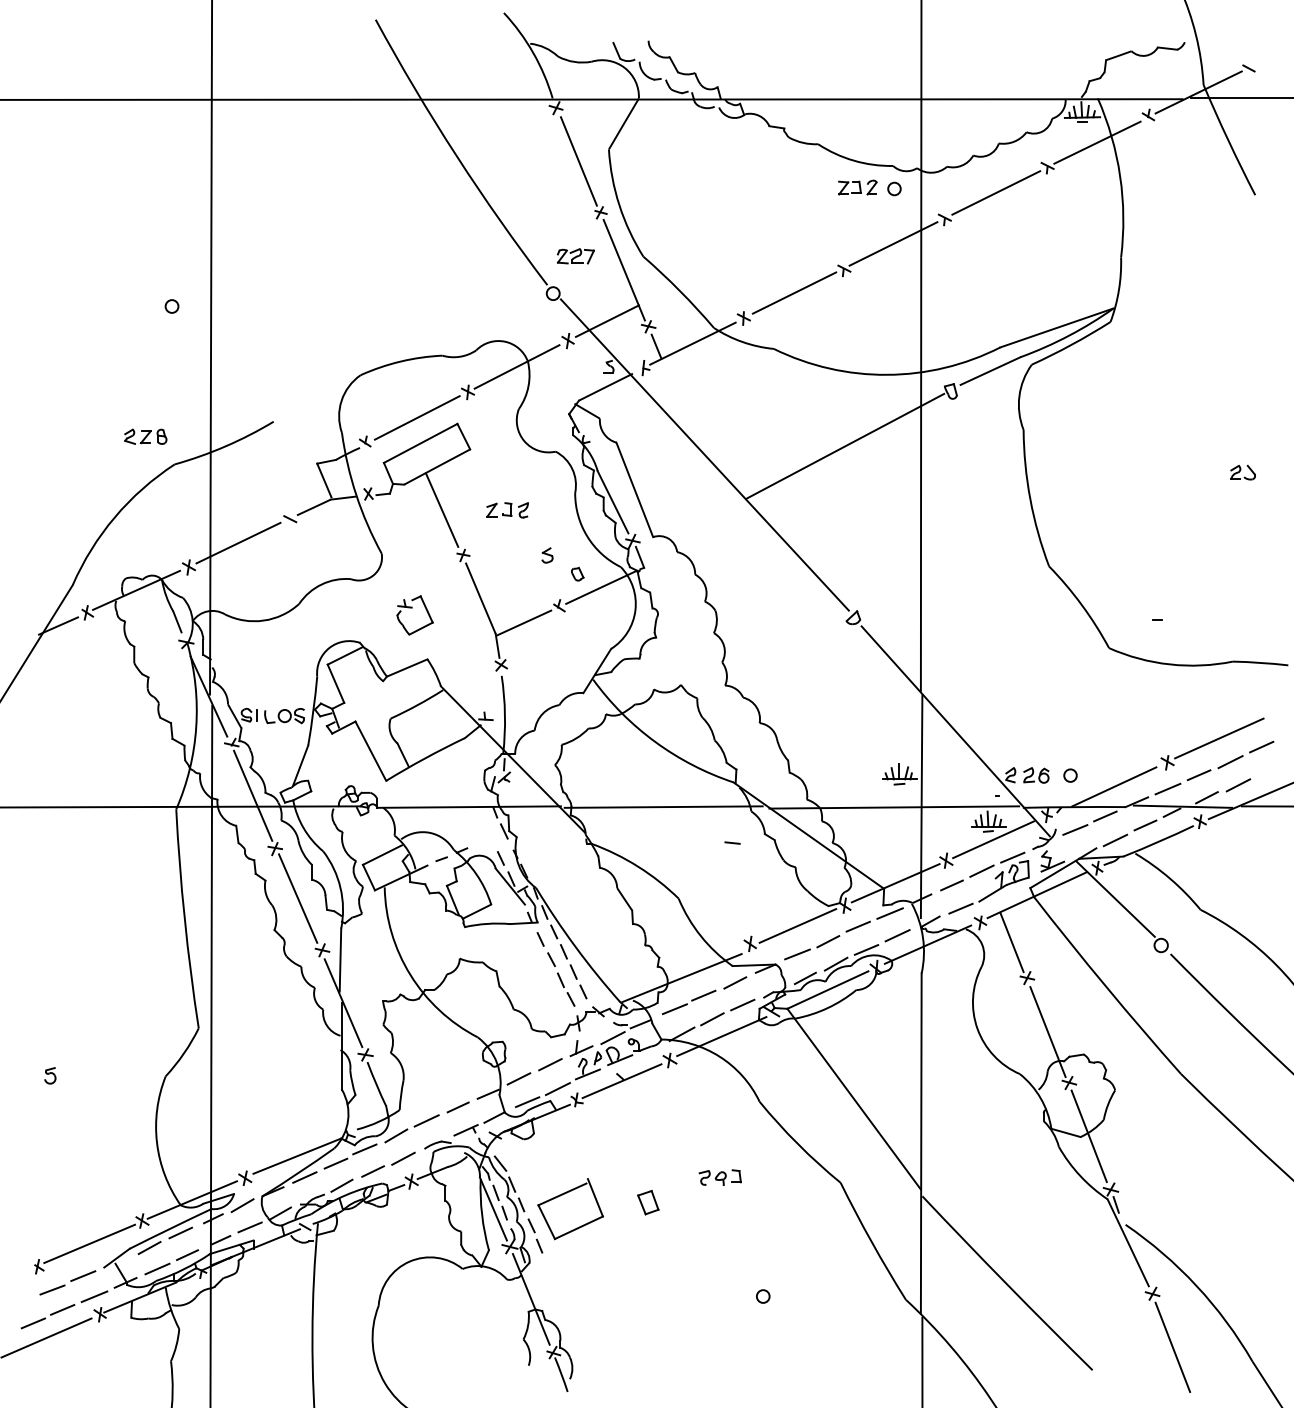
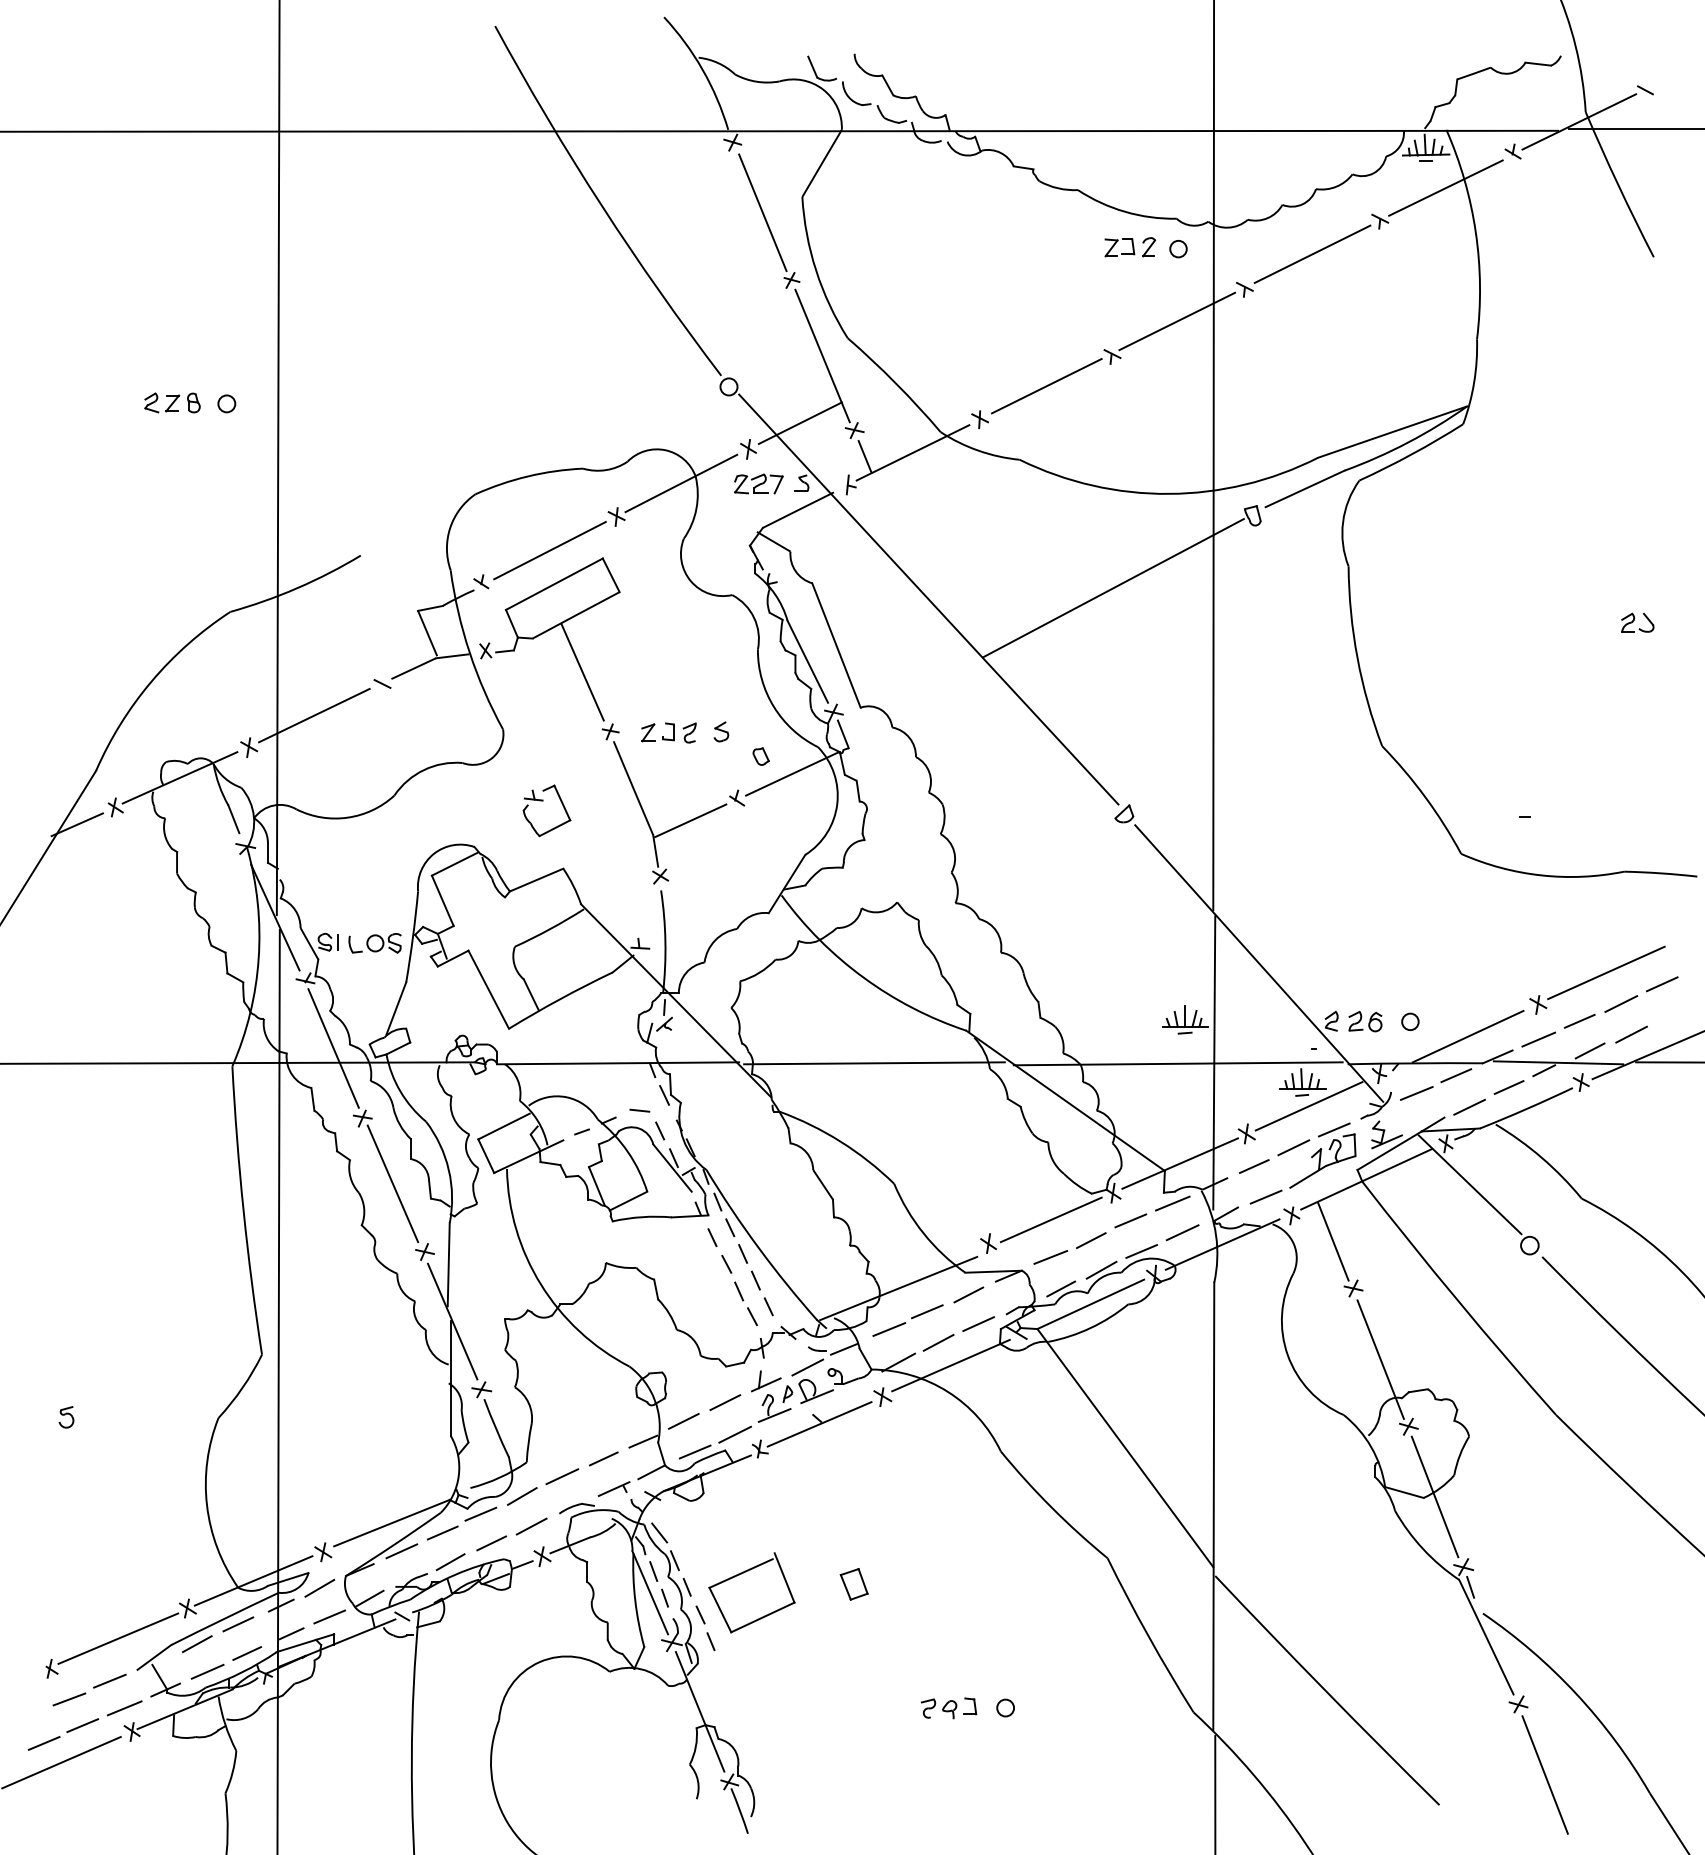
part: (575, 256) -> (758, 484), moved
part: (145, 436) -> (172, 402), moved
part: (507, 510) -> (668, 733), moved
line: (732, 842) -> (639, 1109), moved
part: (719, 1177) -> (948, 1708), moved

